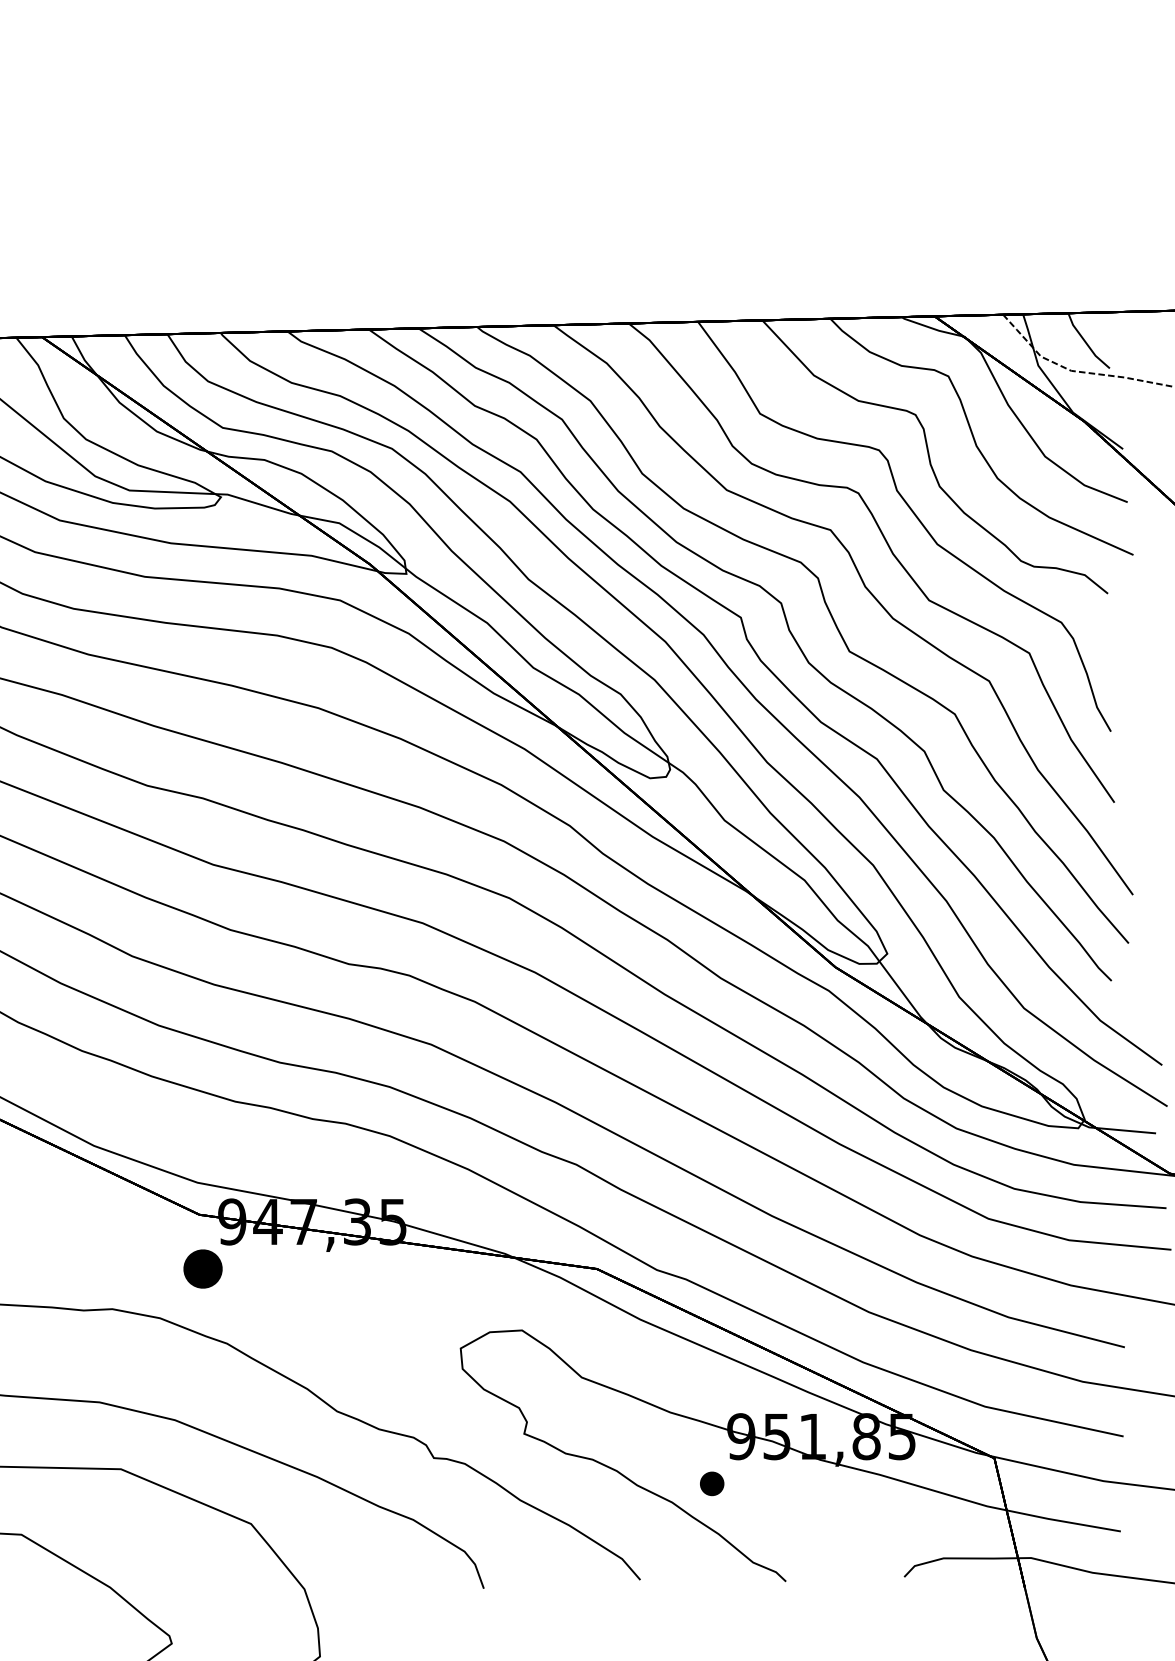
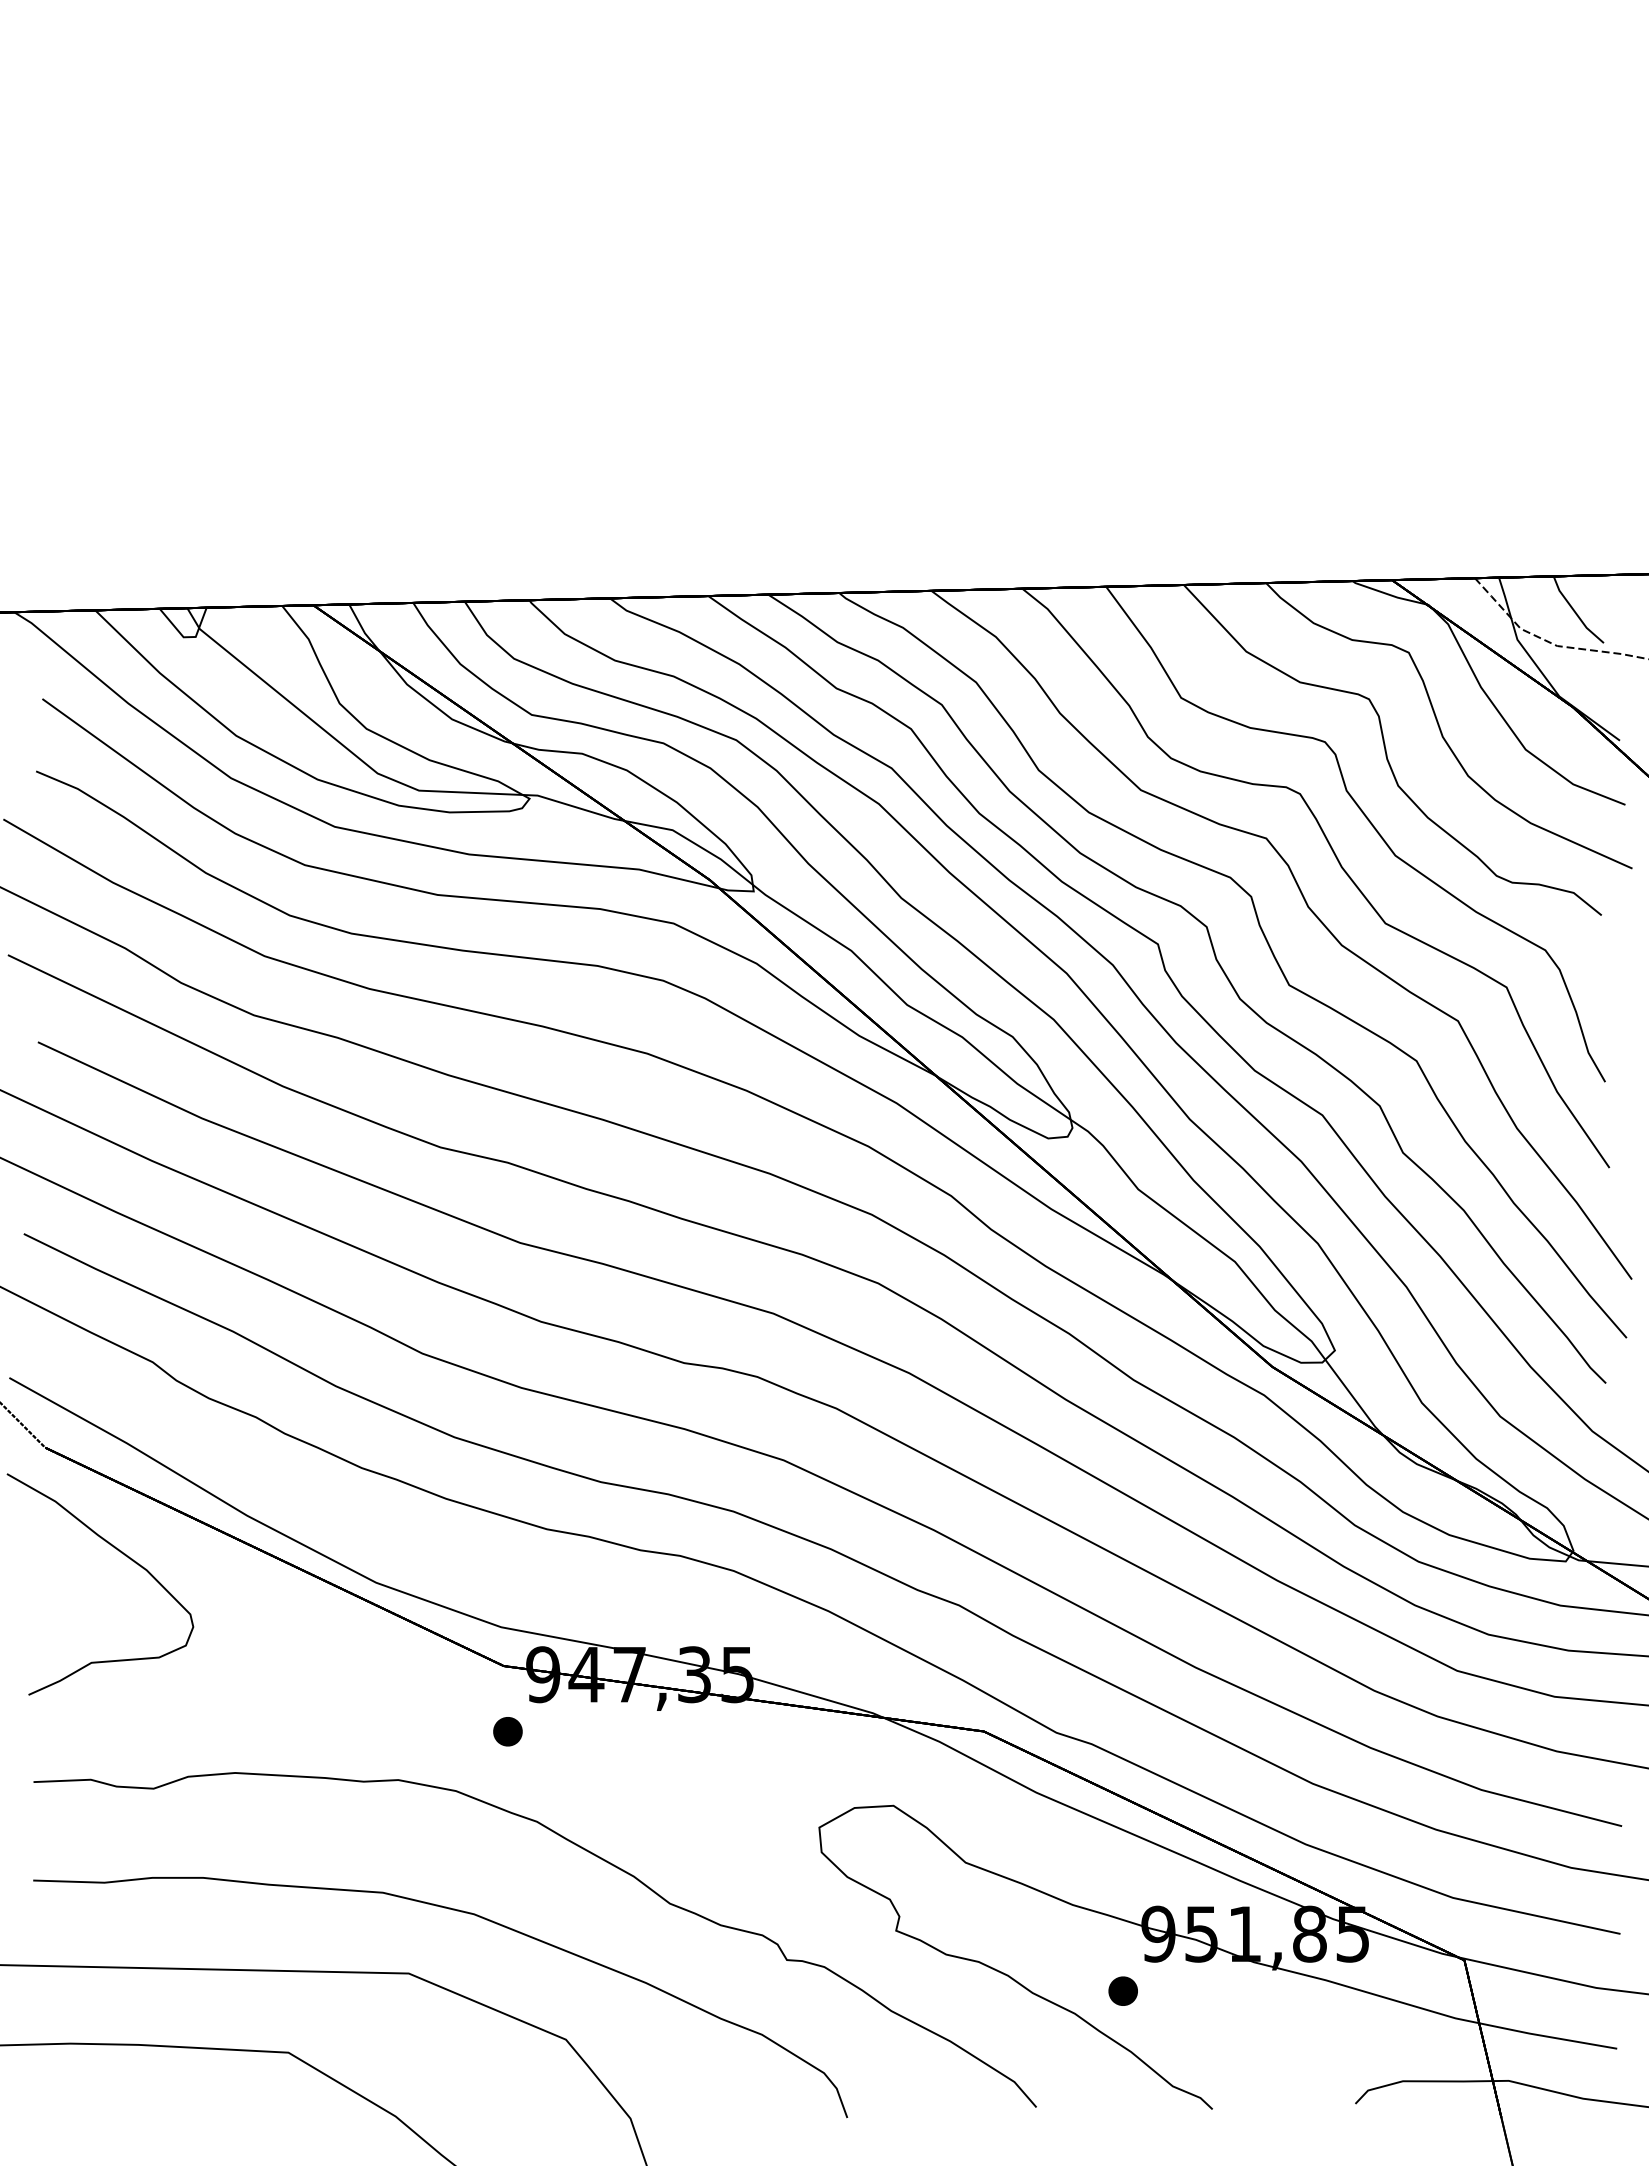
part: (202, 1268) -> (507, 1731), size x0.62

